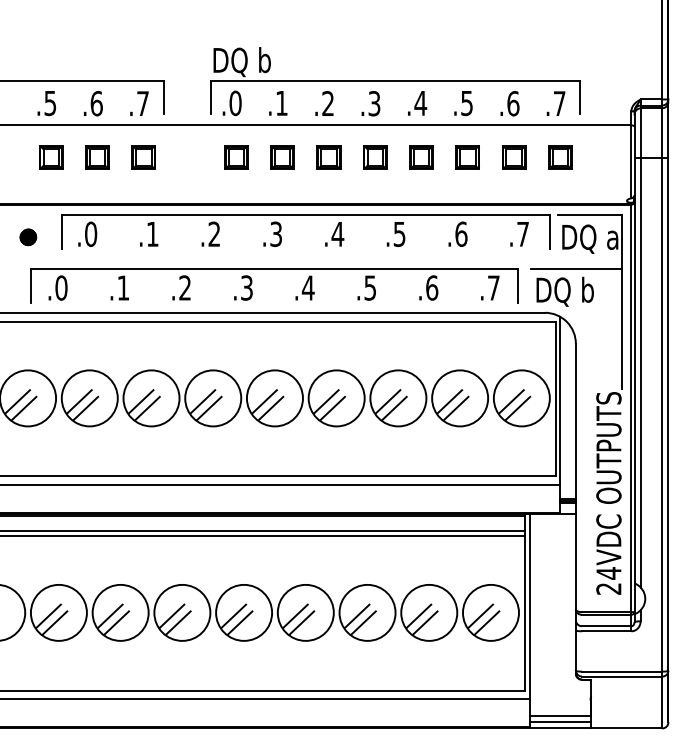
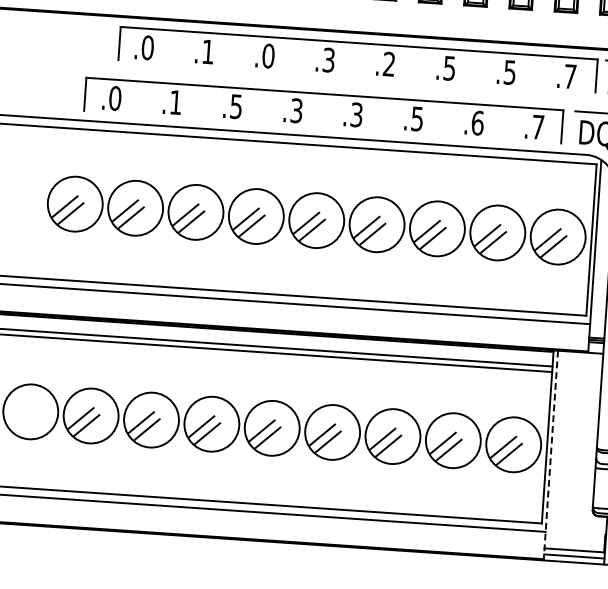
text: (214, 233) -> (268, 55), .2 -> .0
text: (337, 233) -> (388, 63), .4 -> .2
text: (461, 234) -> (510, 72), .6 -> .5
part: (28, 237) -> (86, 46), removed
text: (184, 287) -> (235, 106), .2 -> .5
text: (307, 287) -> (355, 114), .4 -> .3
line: (529, 620) -> (550, 454), solid -> dashed

